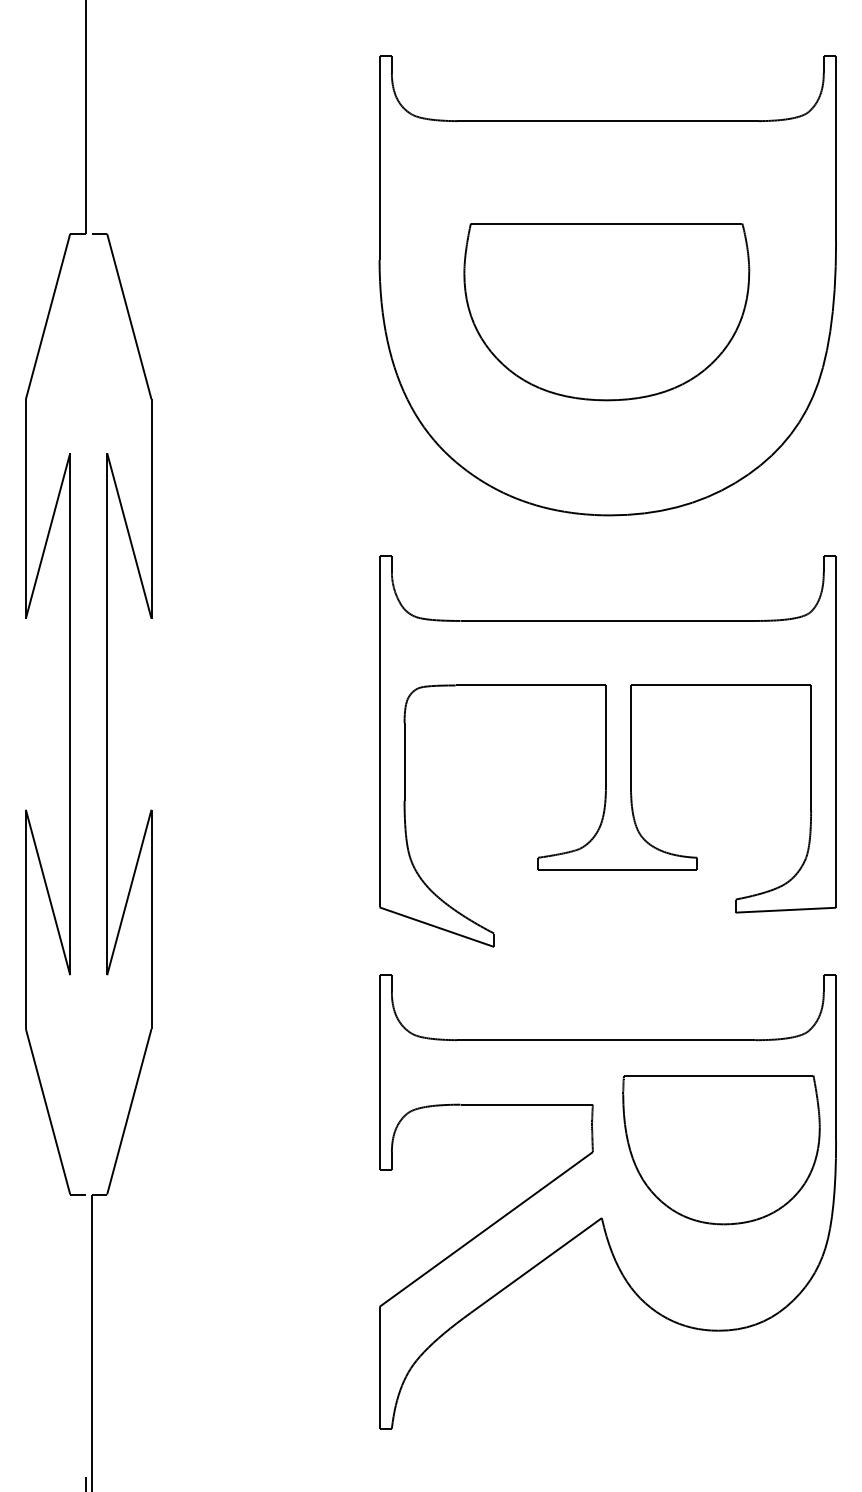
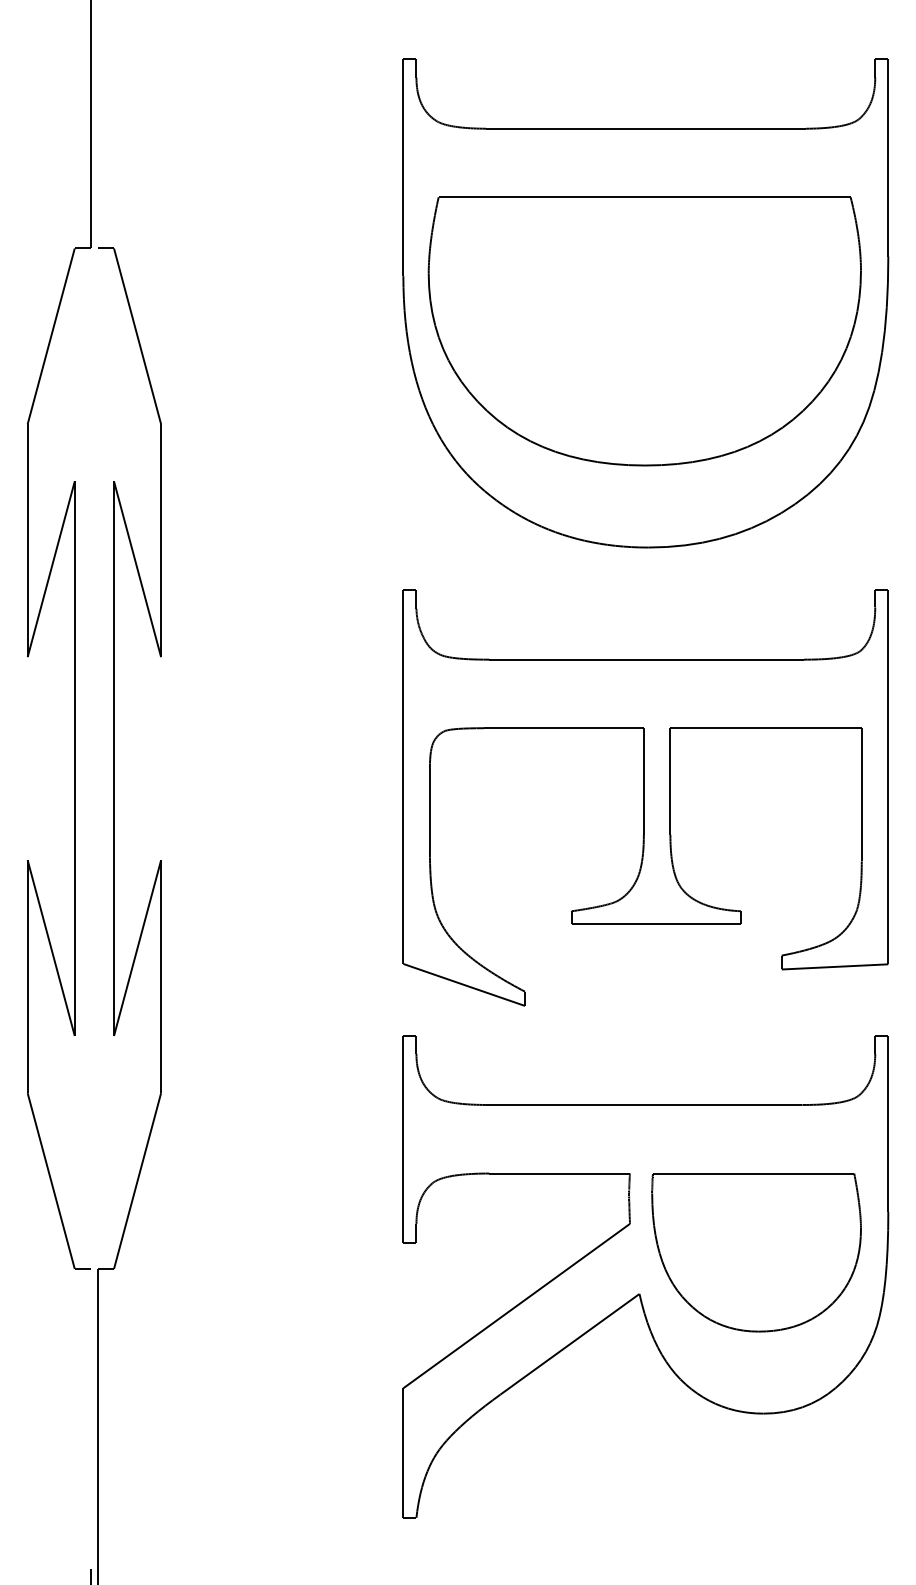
part: (606, 312) -> (644, 331), size x1.43
part: (721, 1149) -> (756, 1252), moved

